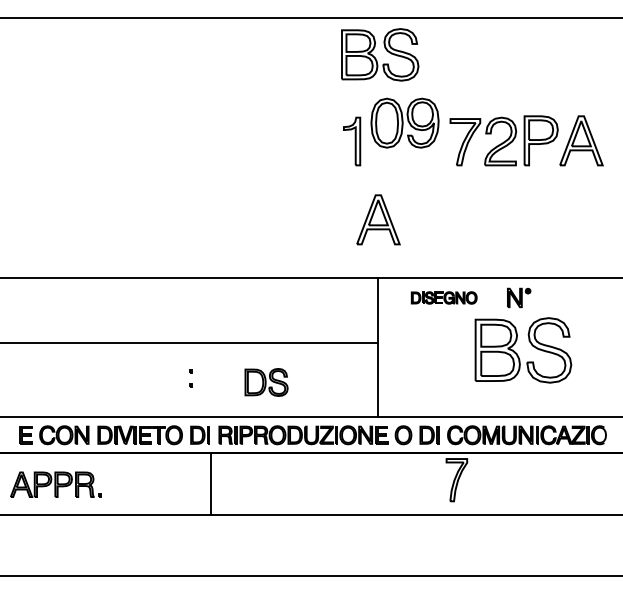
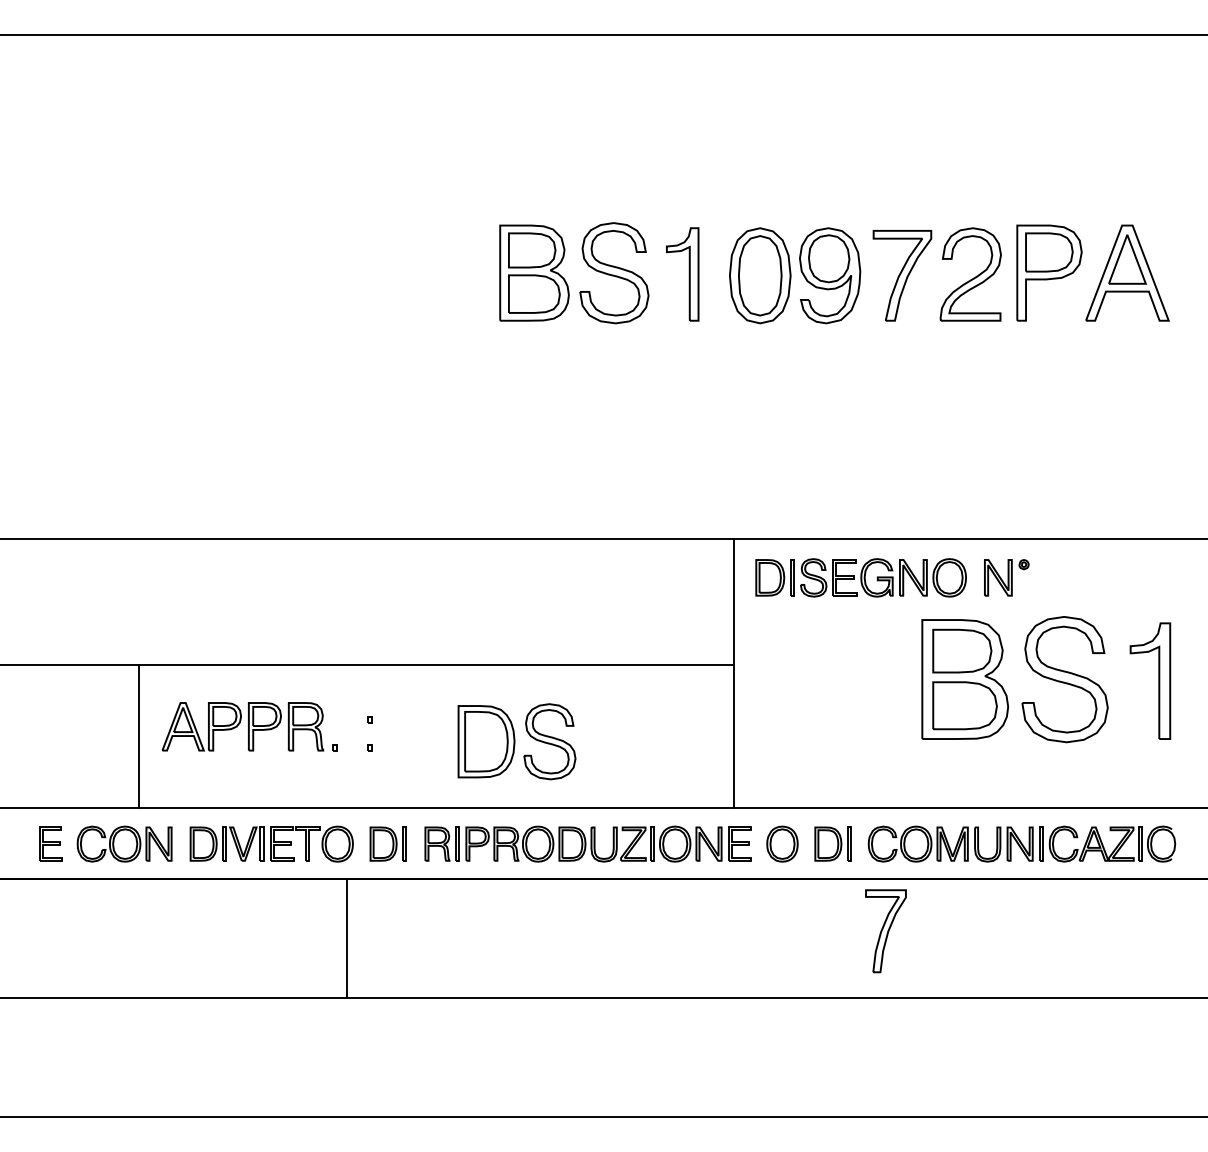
part: (380, 54) -> (574, 272), moved
part: (404, 122) -> (794, 274), moved
part: (378, 219) -> (733, 425), removed
part: (444, 297) -> (861, 576), size x1.67
part: (593, 350) -> (1150, 679), added
line: (71, 379) -> (138, 736), added
part: (266, 382) -> (516, 741), size x1.43
line: (211, 483) -> (347, 937), moved
part: (55, 484) -> (249, 726), moved

